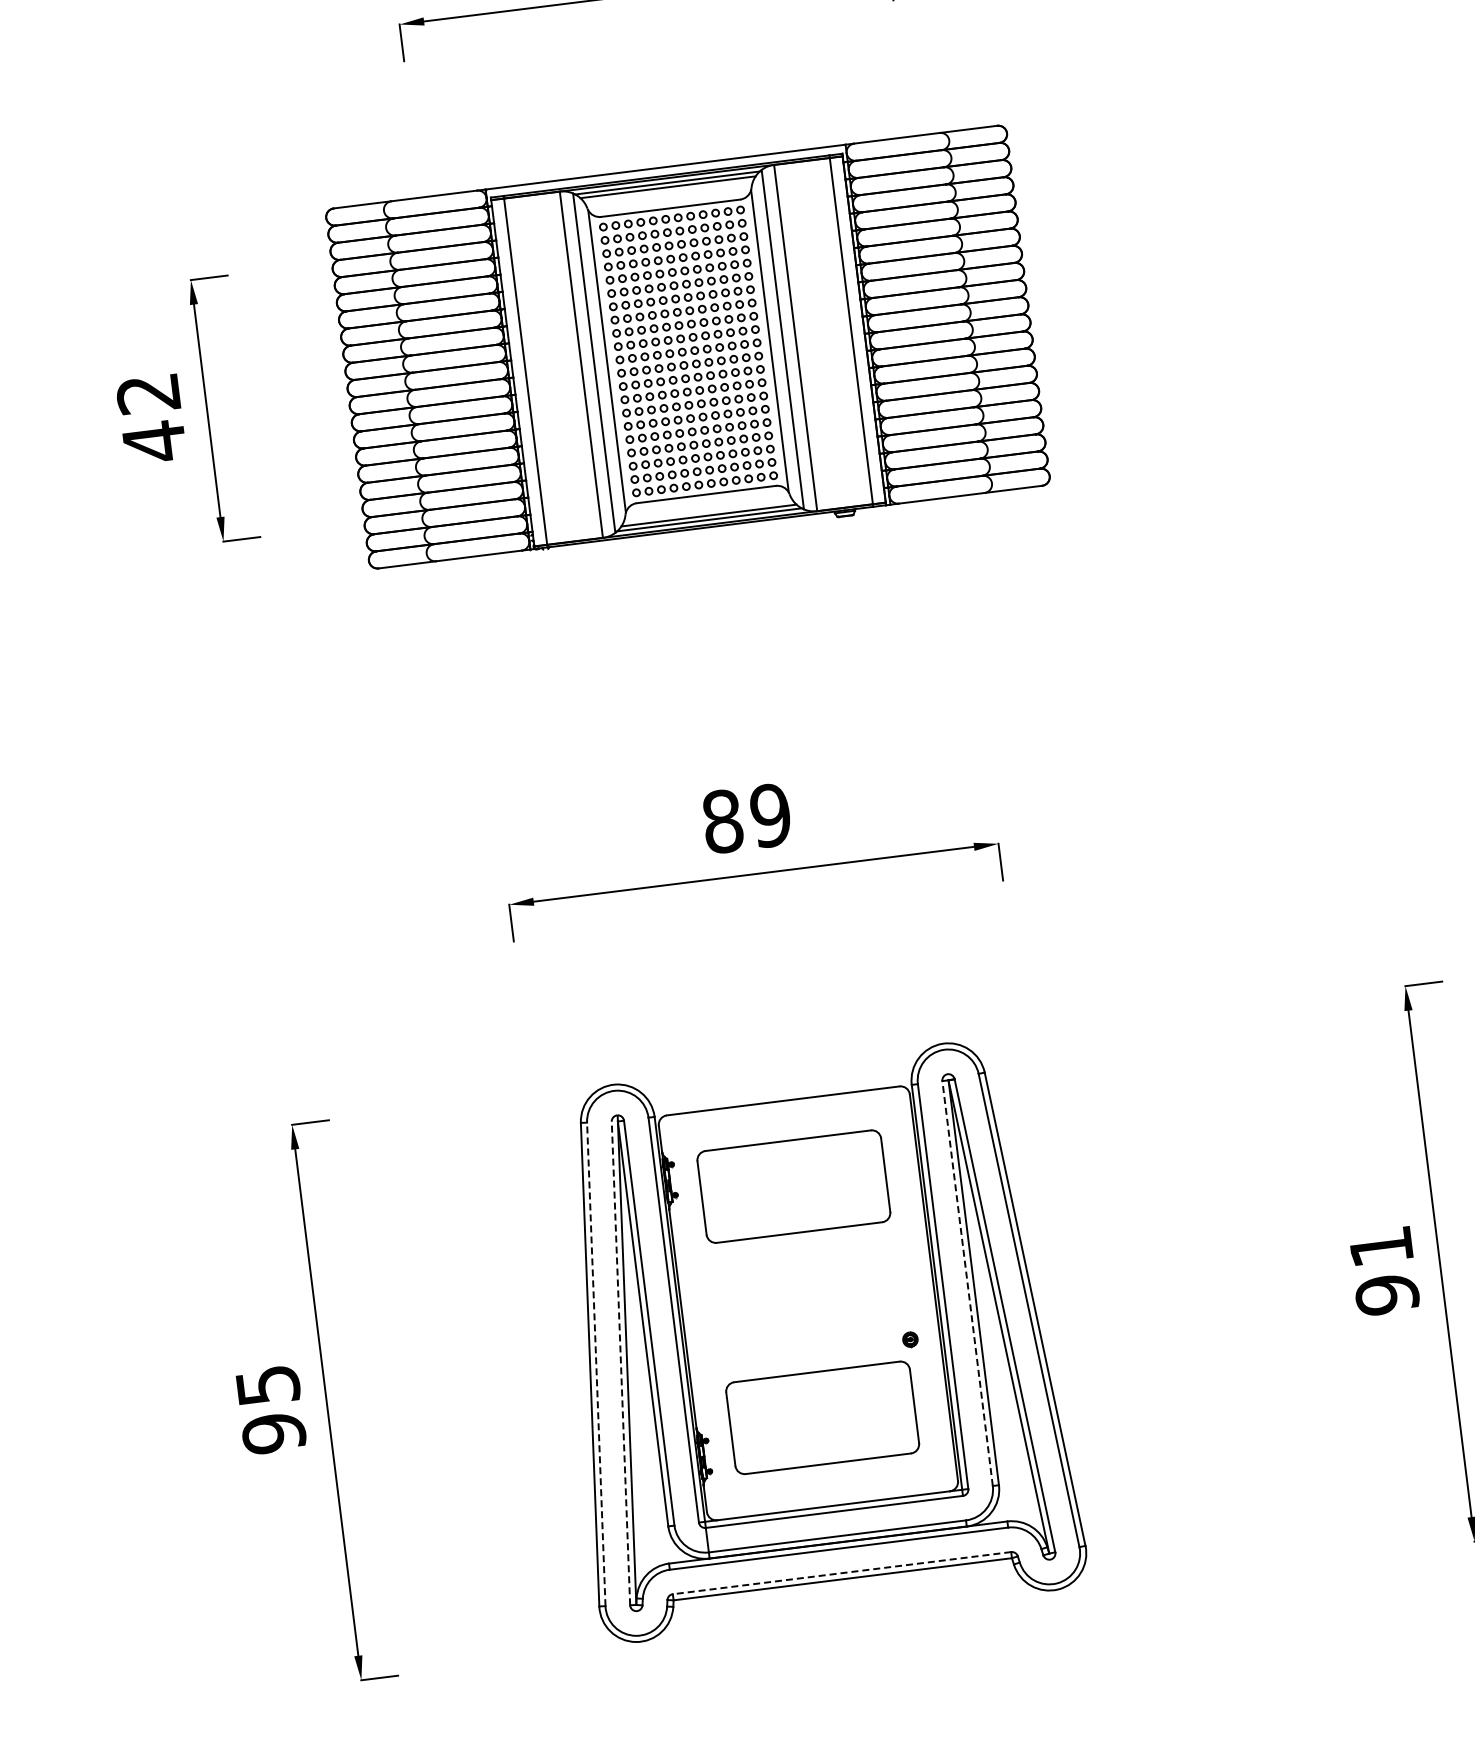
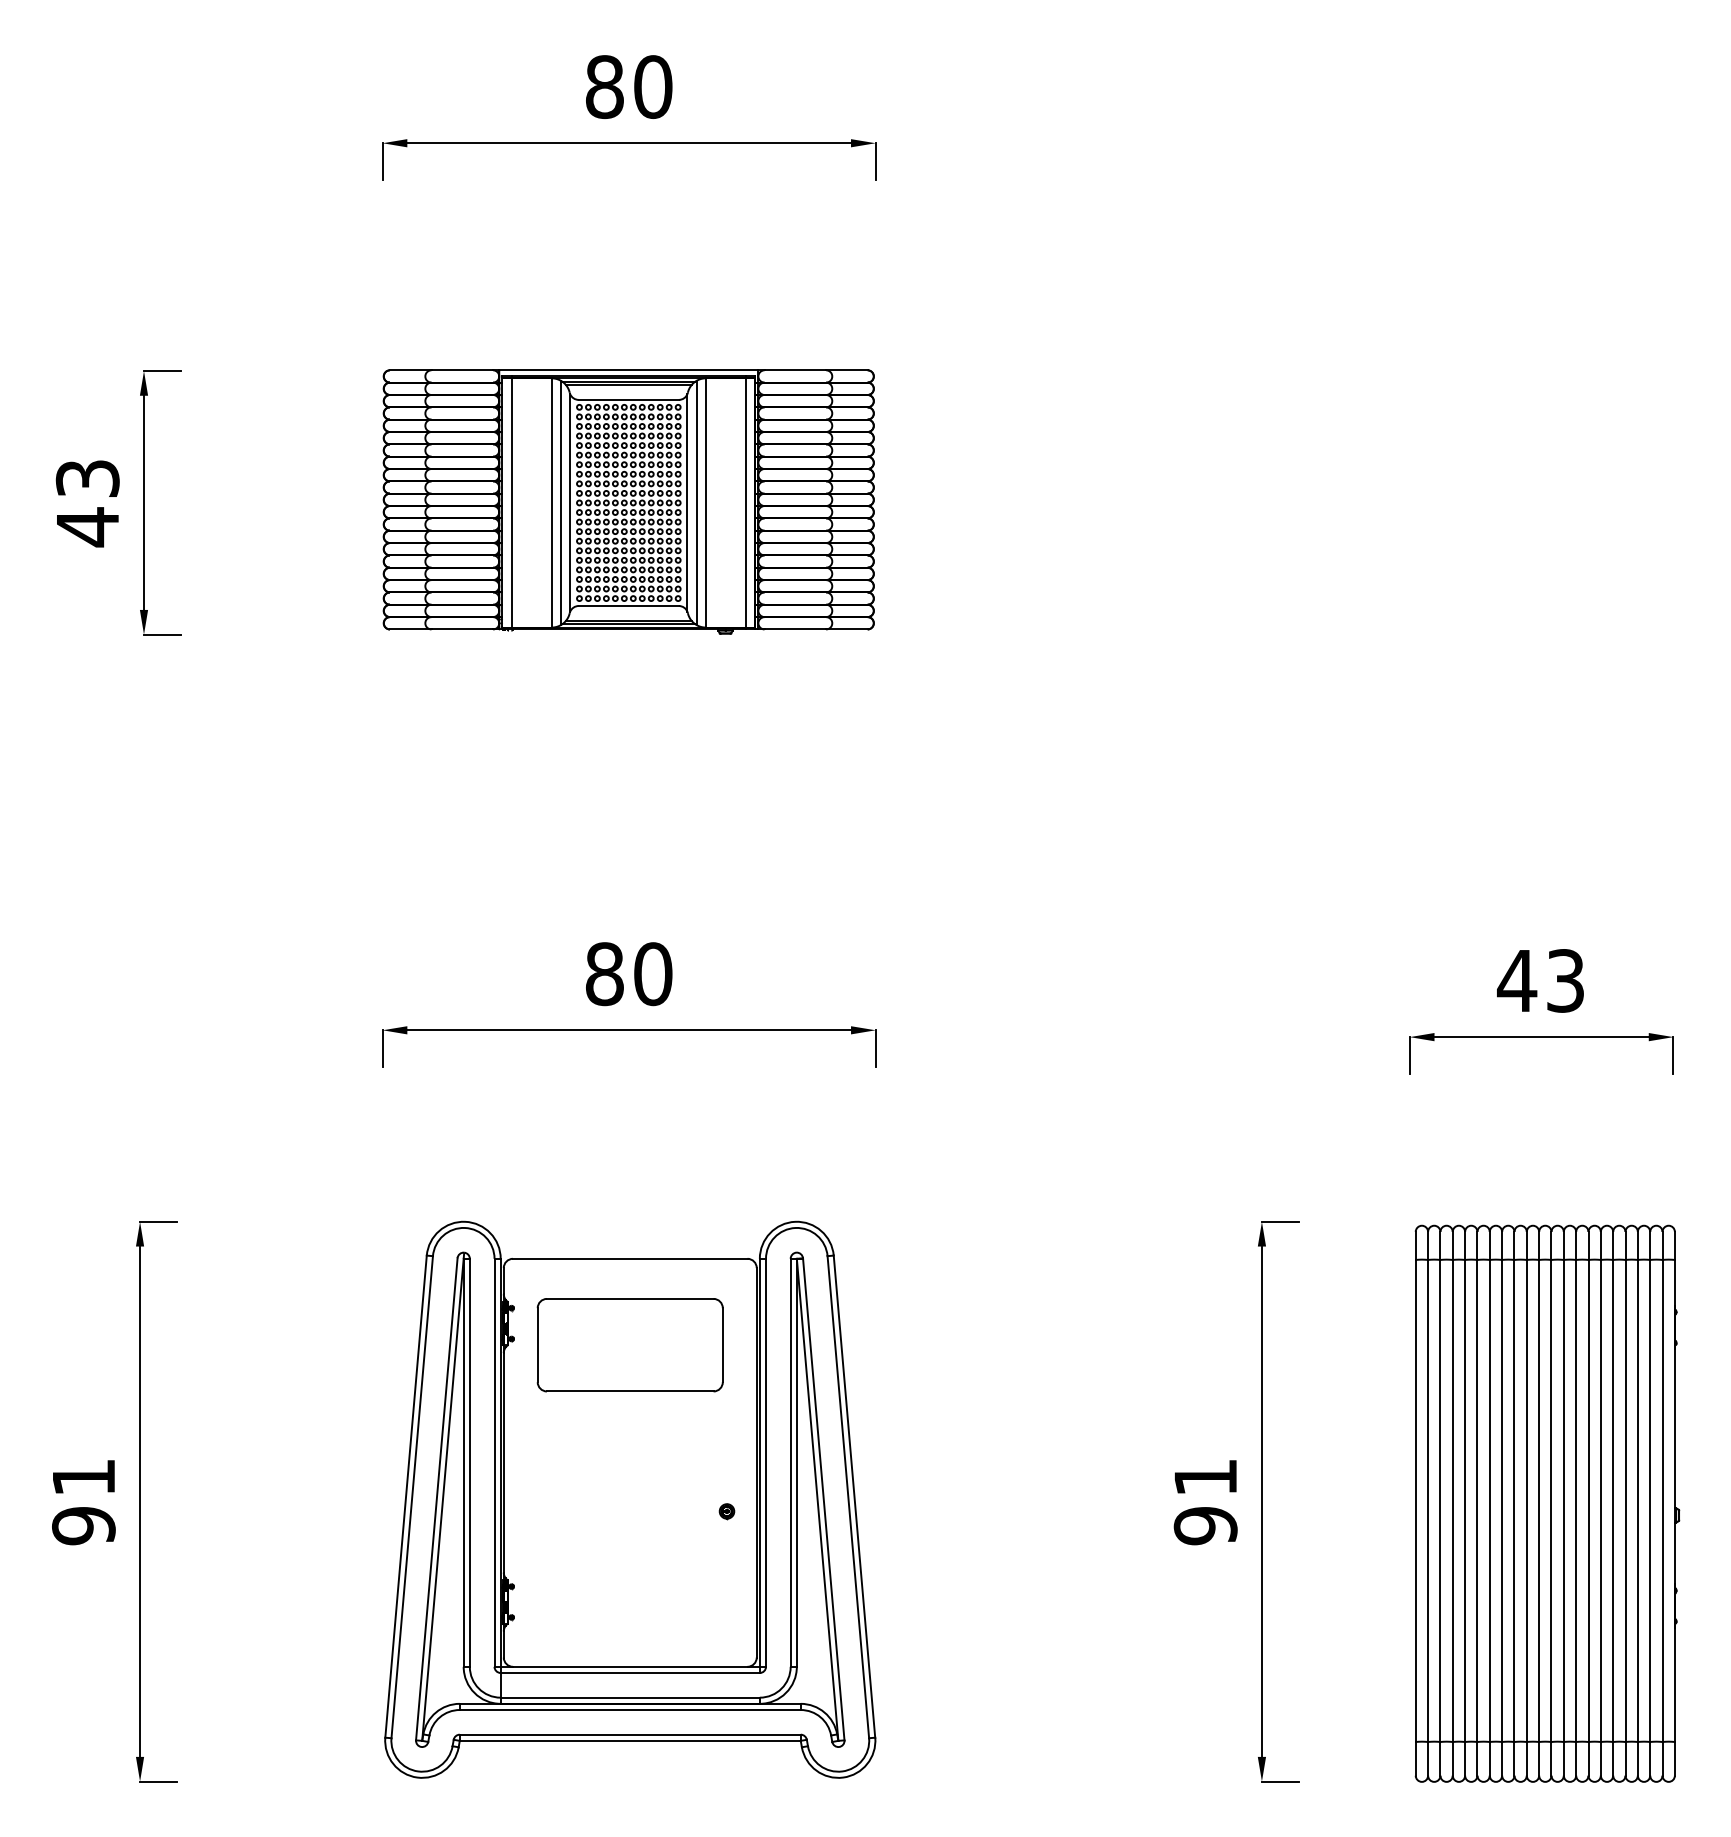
part: (687, 349) -> (628, 501), size x0.71
text: (148, 393) -> (87, 478), 42 -> 43
text: (771, 815) -> (653, 974), 89 -> 80
line: (967, 1283) -> (790, 1462), dashed -> solid
line: (620, 1363) -> (436, 1499), dashed -> solid
line: (596, 1364) -> (412, 1497), dashed -> solid
text: (268, 1385) -> (84, 1477), 95 -> 91
part: (821, 1418) -> (629, 1578), removed
line: (841, 1573) -> (629, 1734), dashed -> solid

